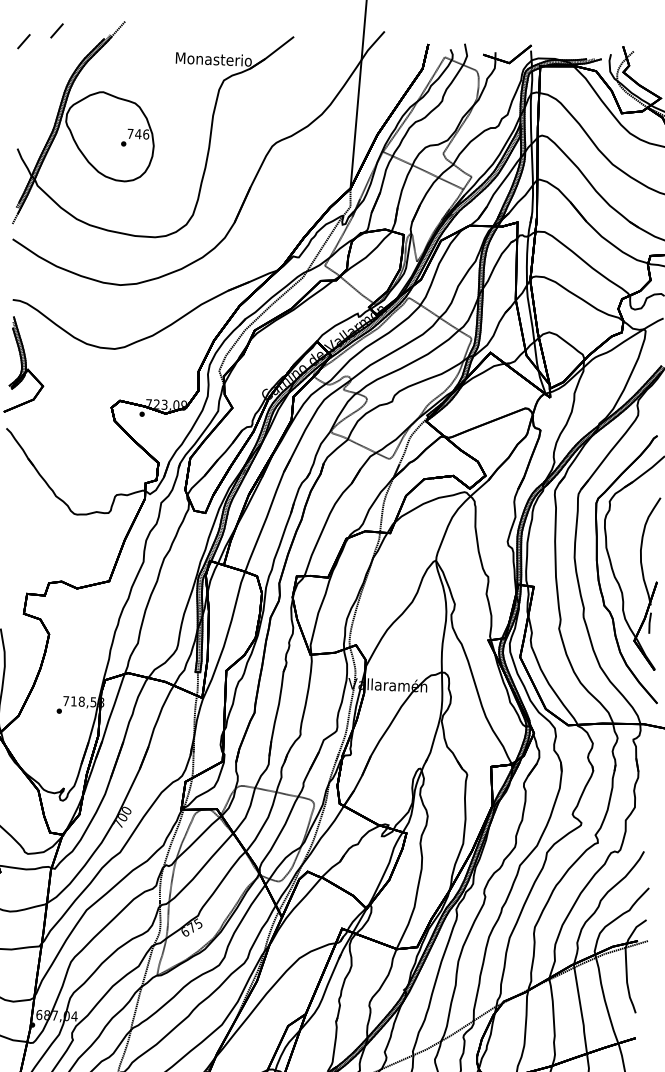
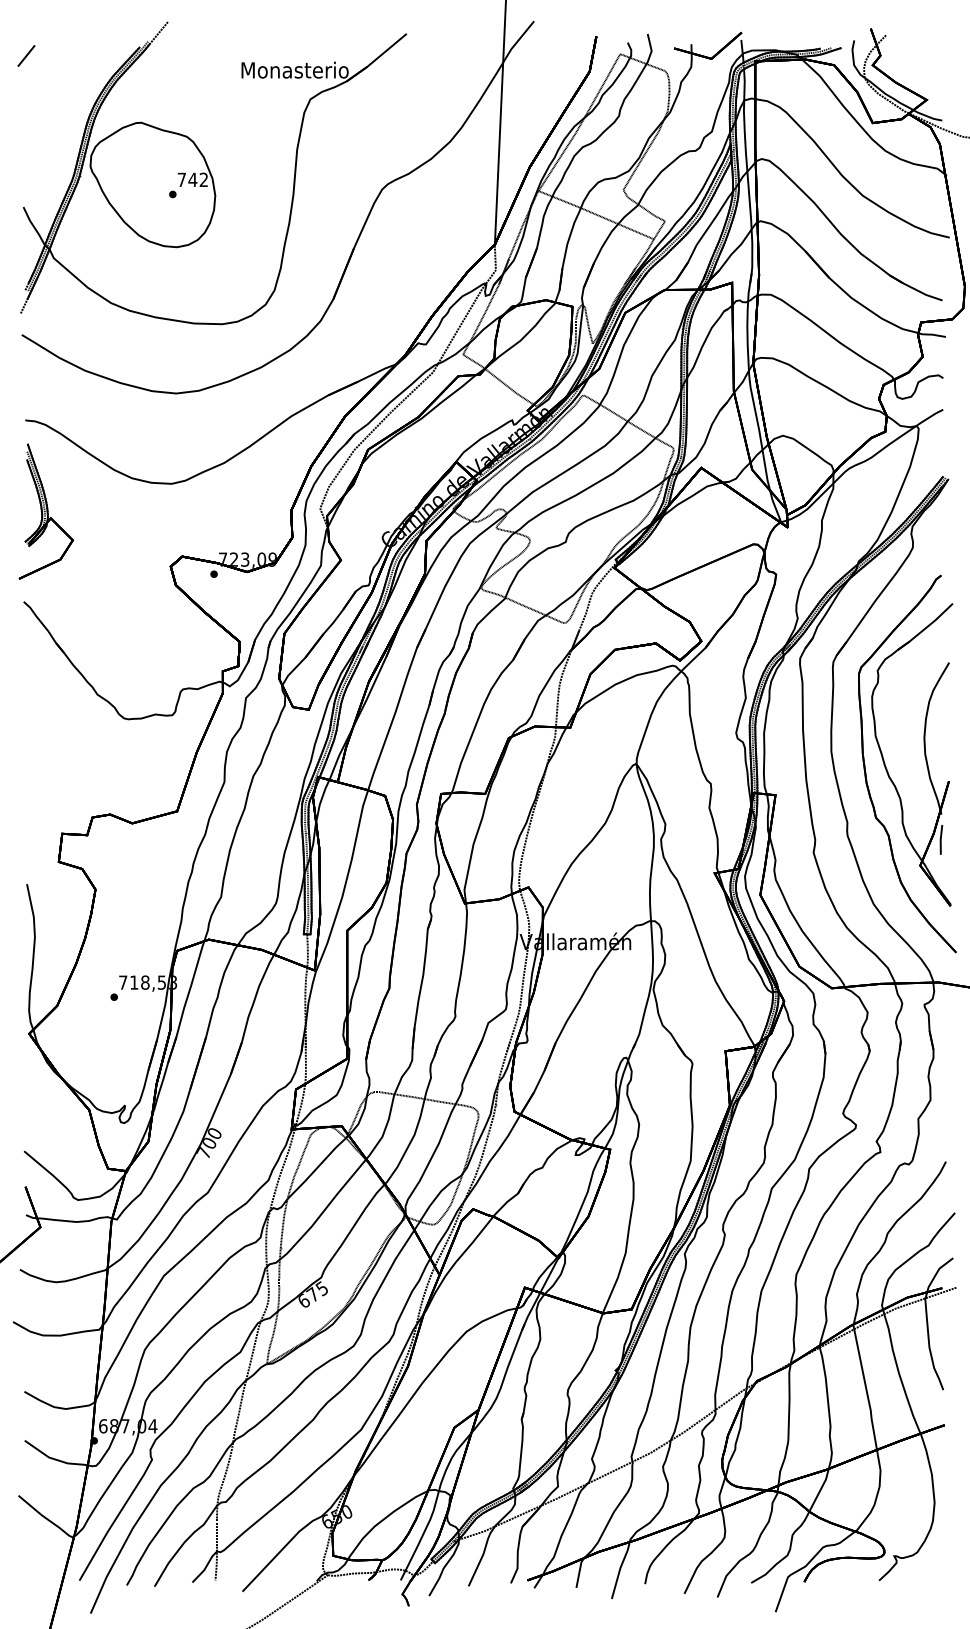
line: (57, 30) -> (72, 38), removed
text: (145, 134) -> (203, 179), 746 -> 742

